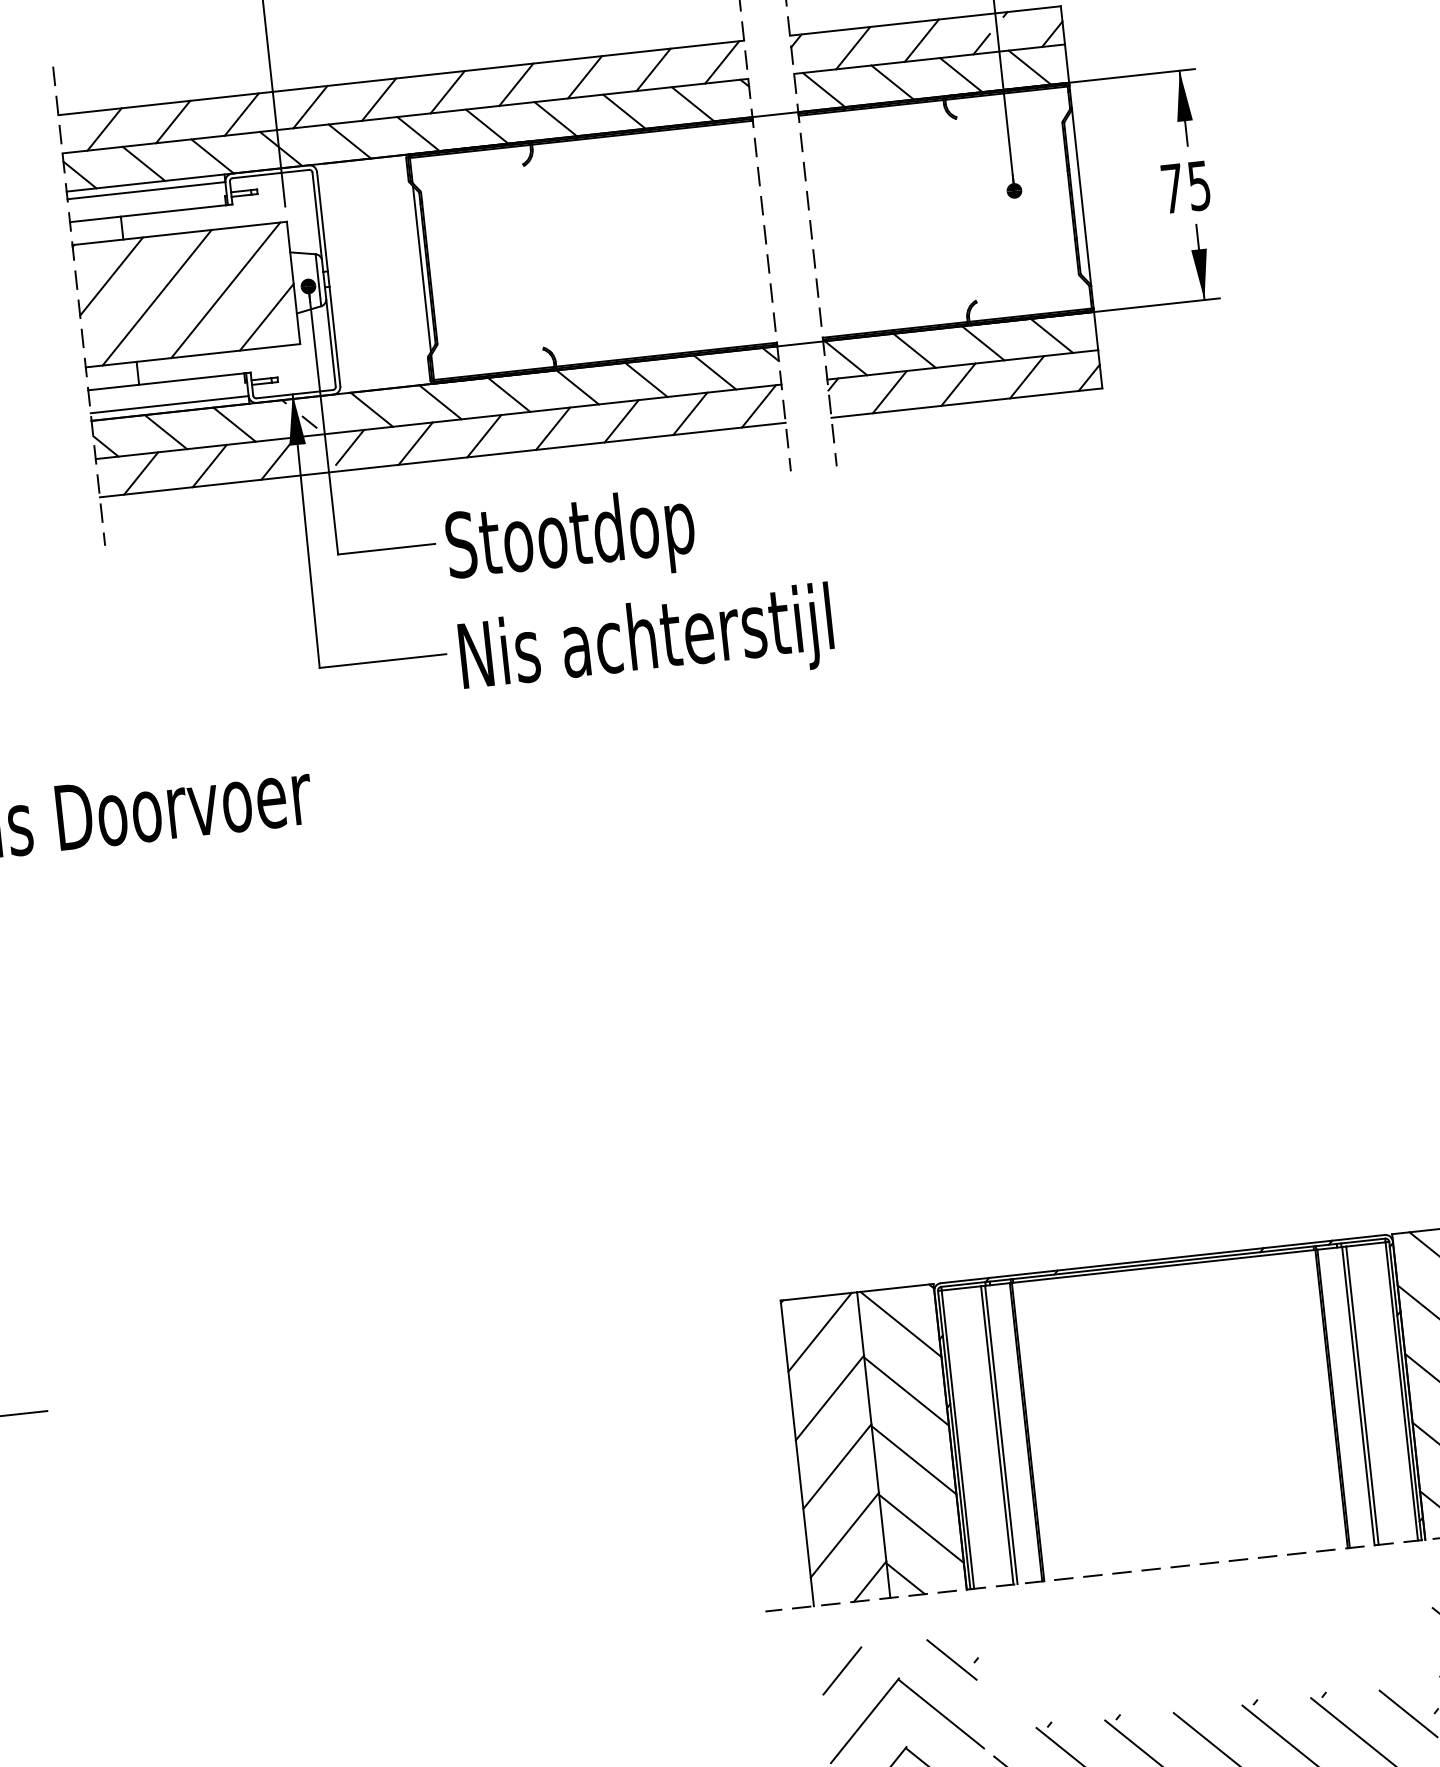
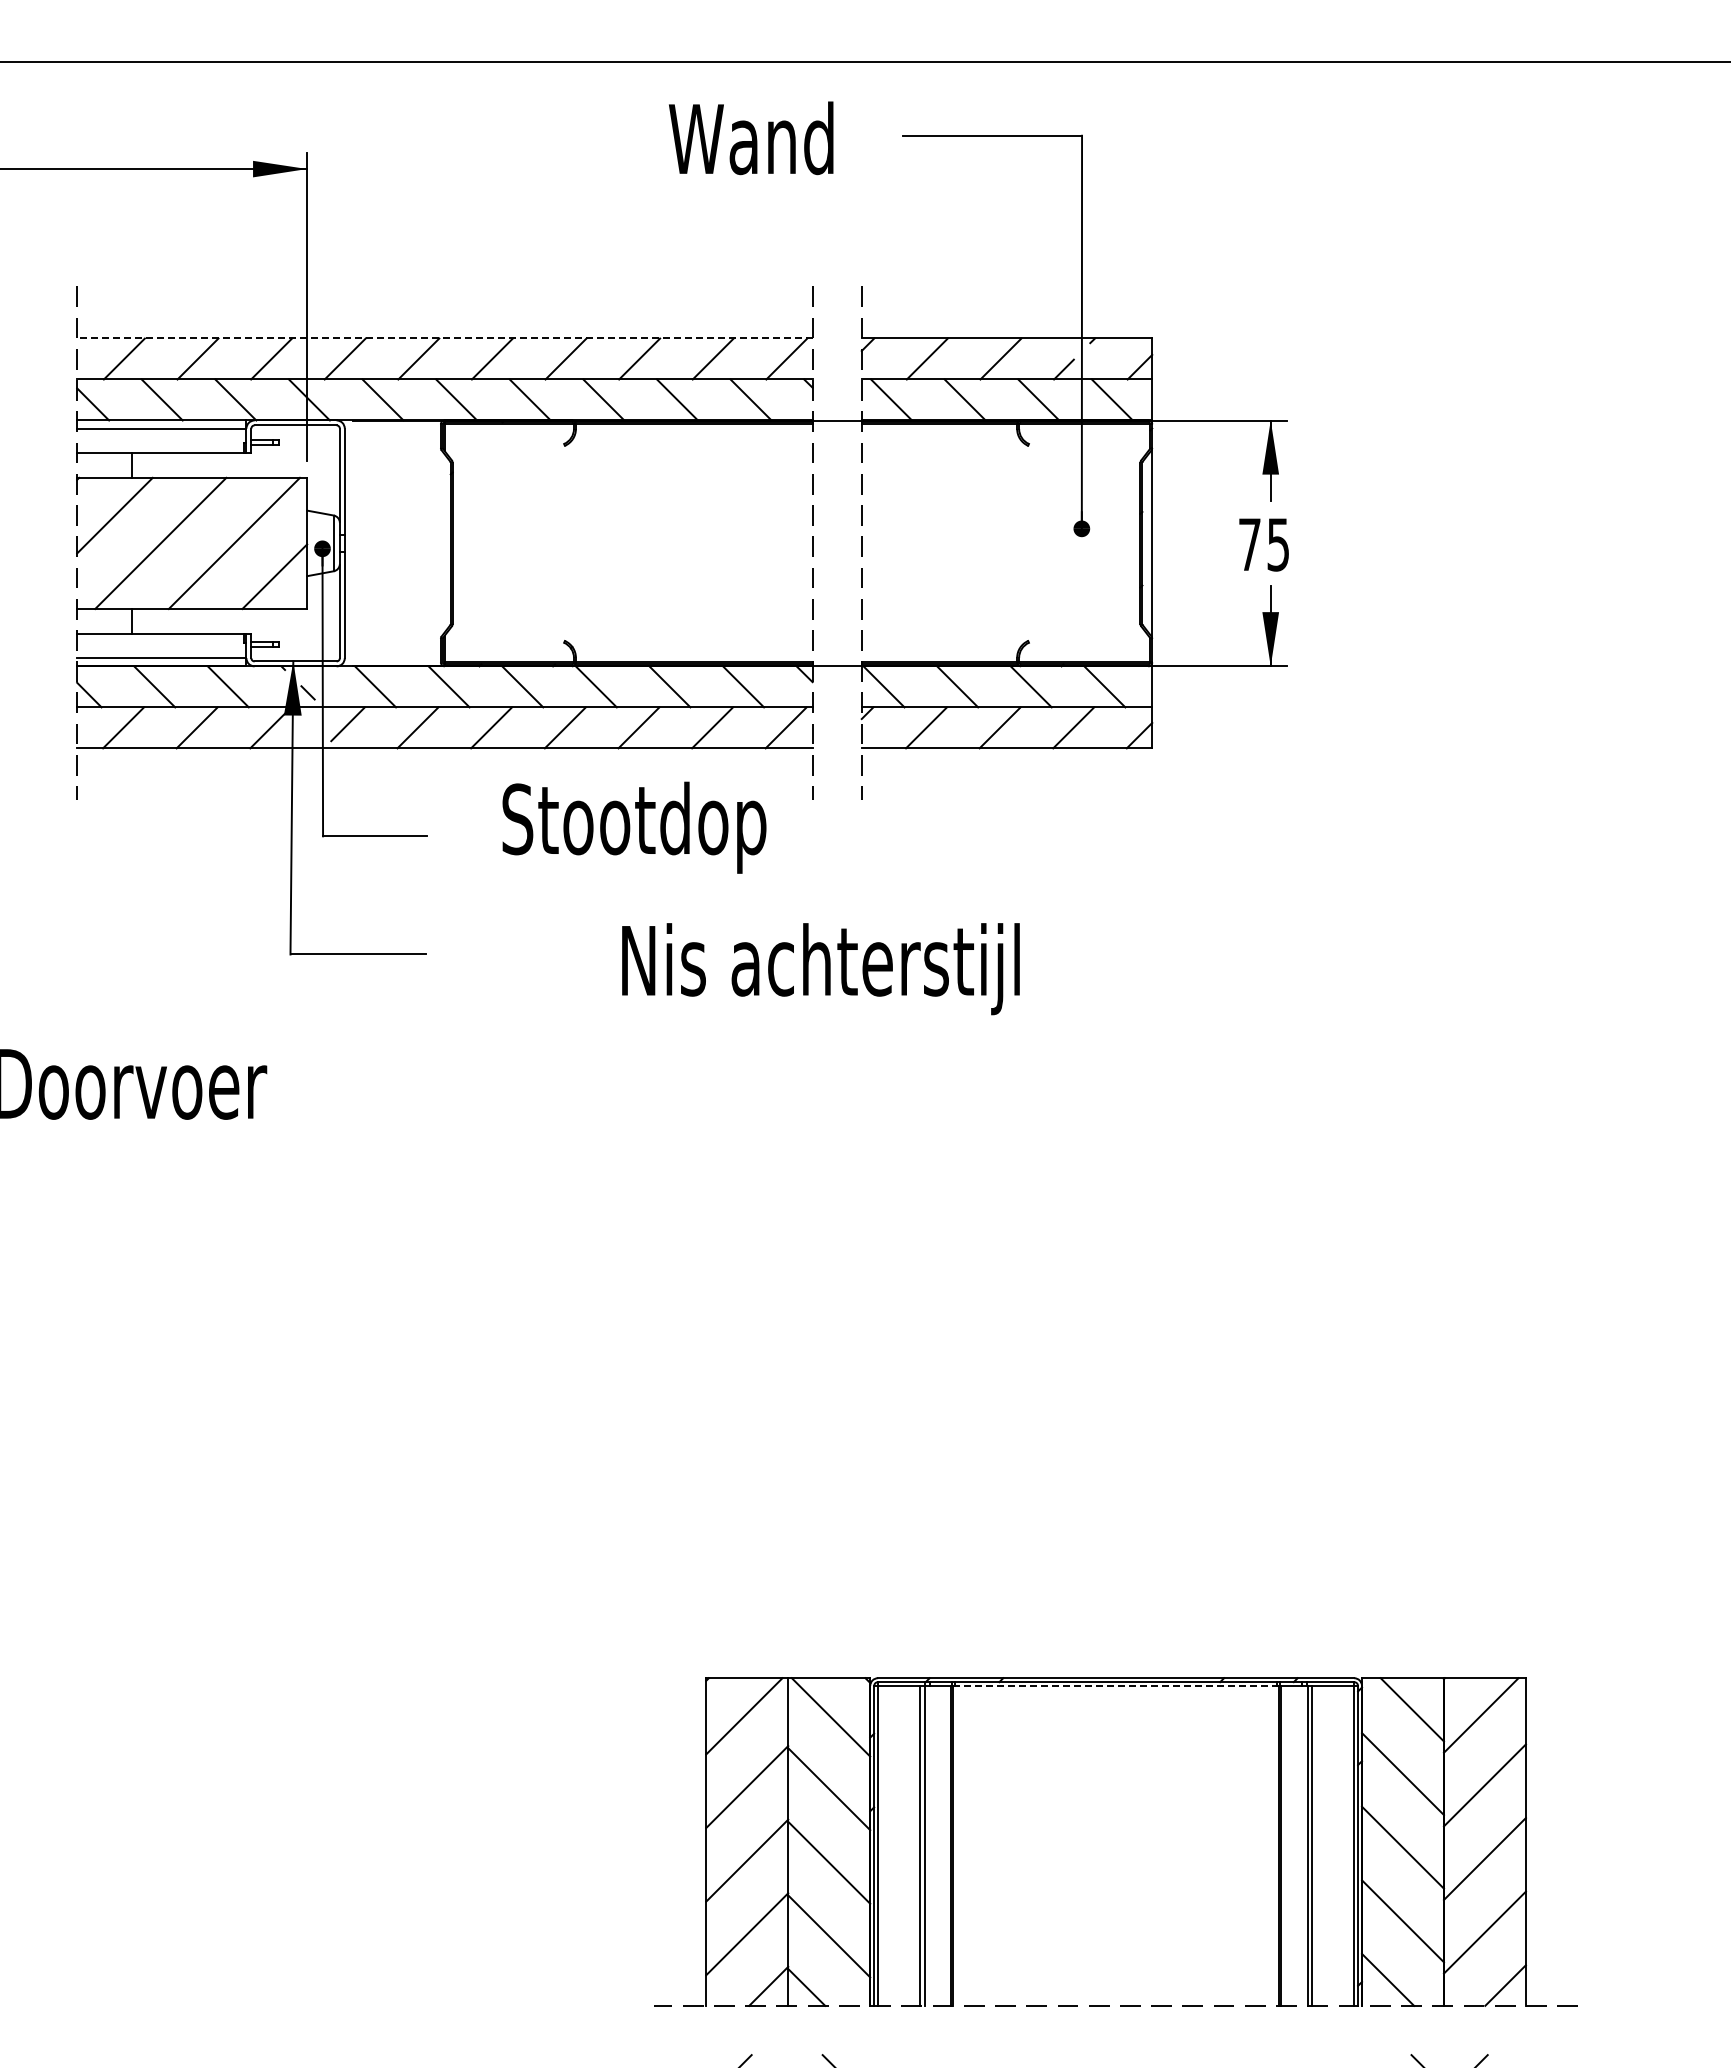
line: (400, 77) -> (444, 338), solid -> dashed
line: (421, 269) -> (444, 543), removed
text: (570, 540) -> (634, 827), moved
text: (646, 644) -> (820, 969), moved
line: (1164, 1266) -> (1116, 1686), solid -> dashed

